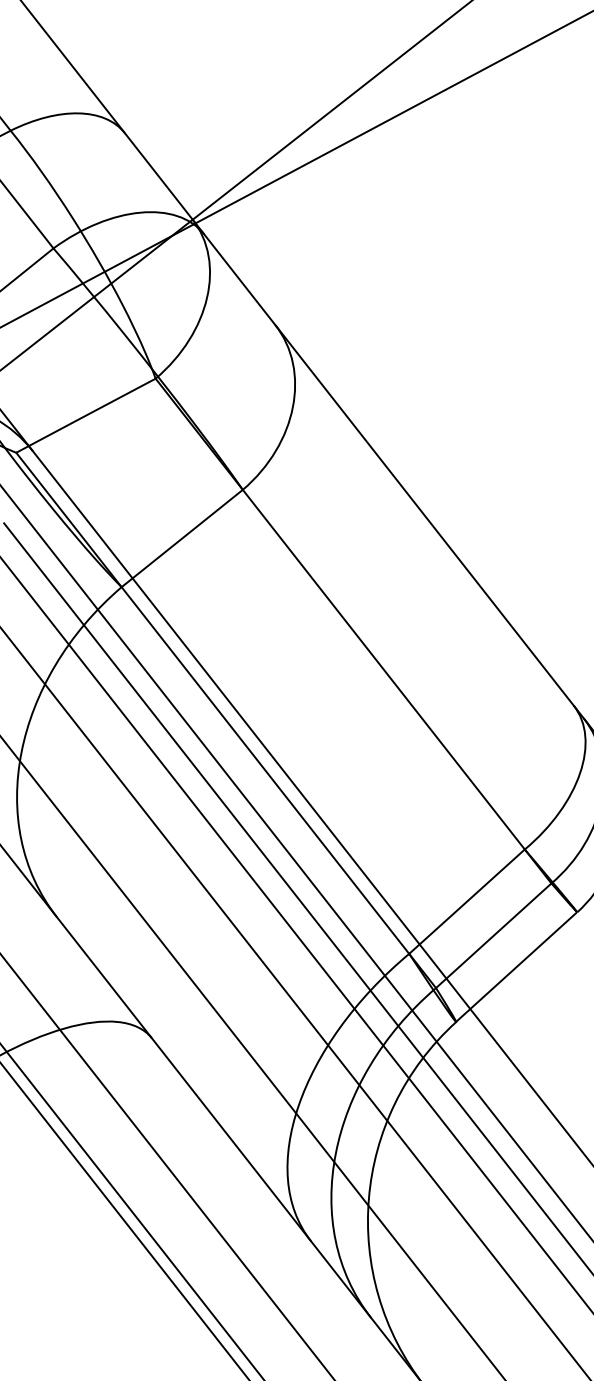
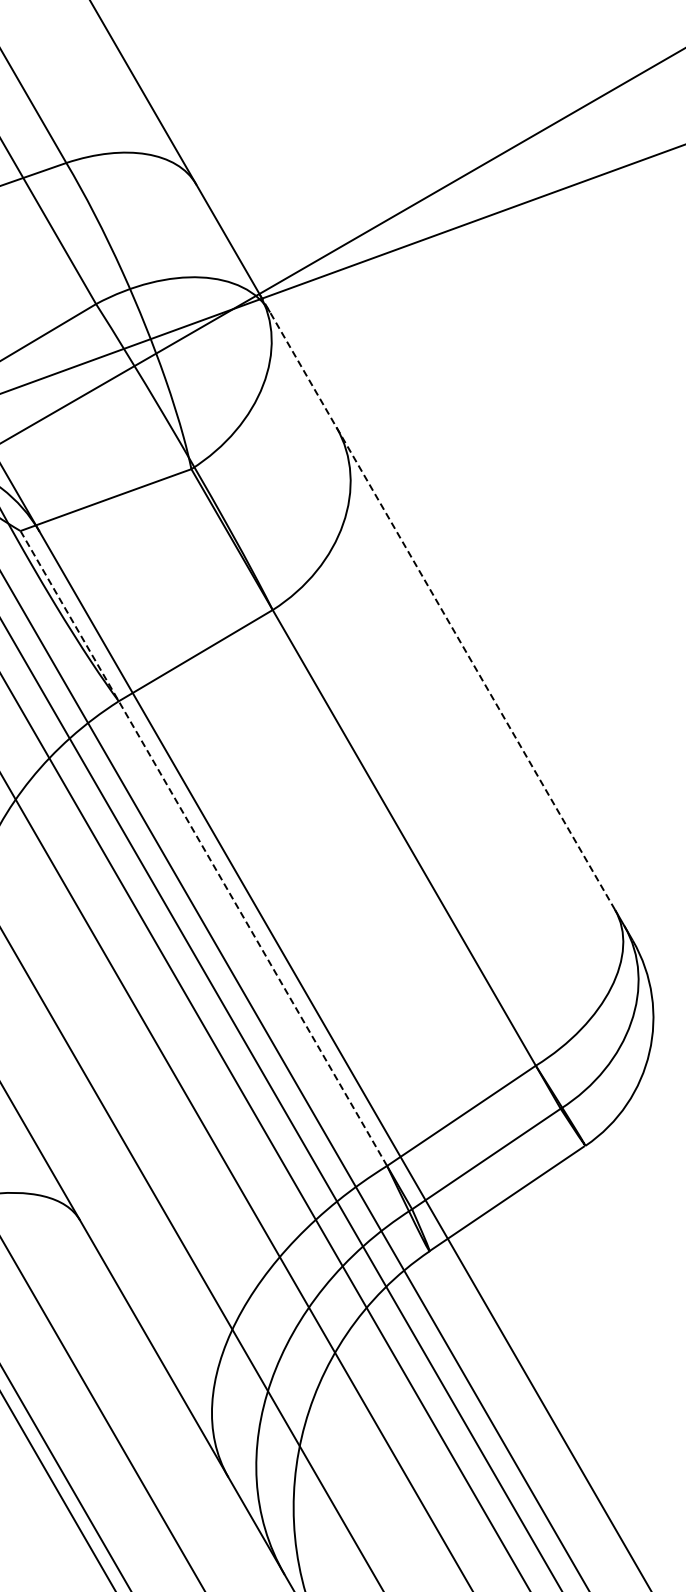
line: (383, 462) -> (437, 601), solid -> dashed
line: (212, 703) -> (203, 848), solid -> dashed

